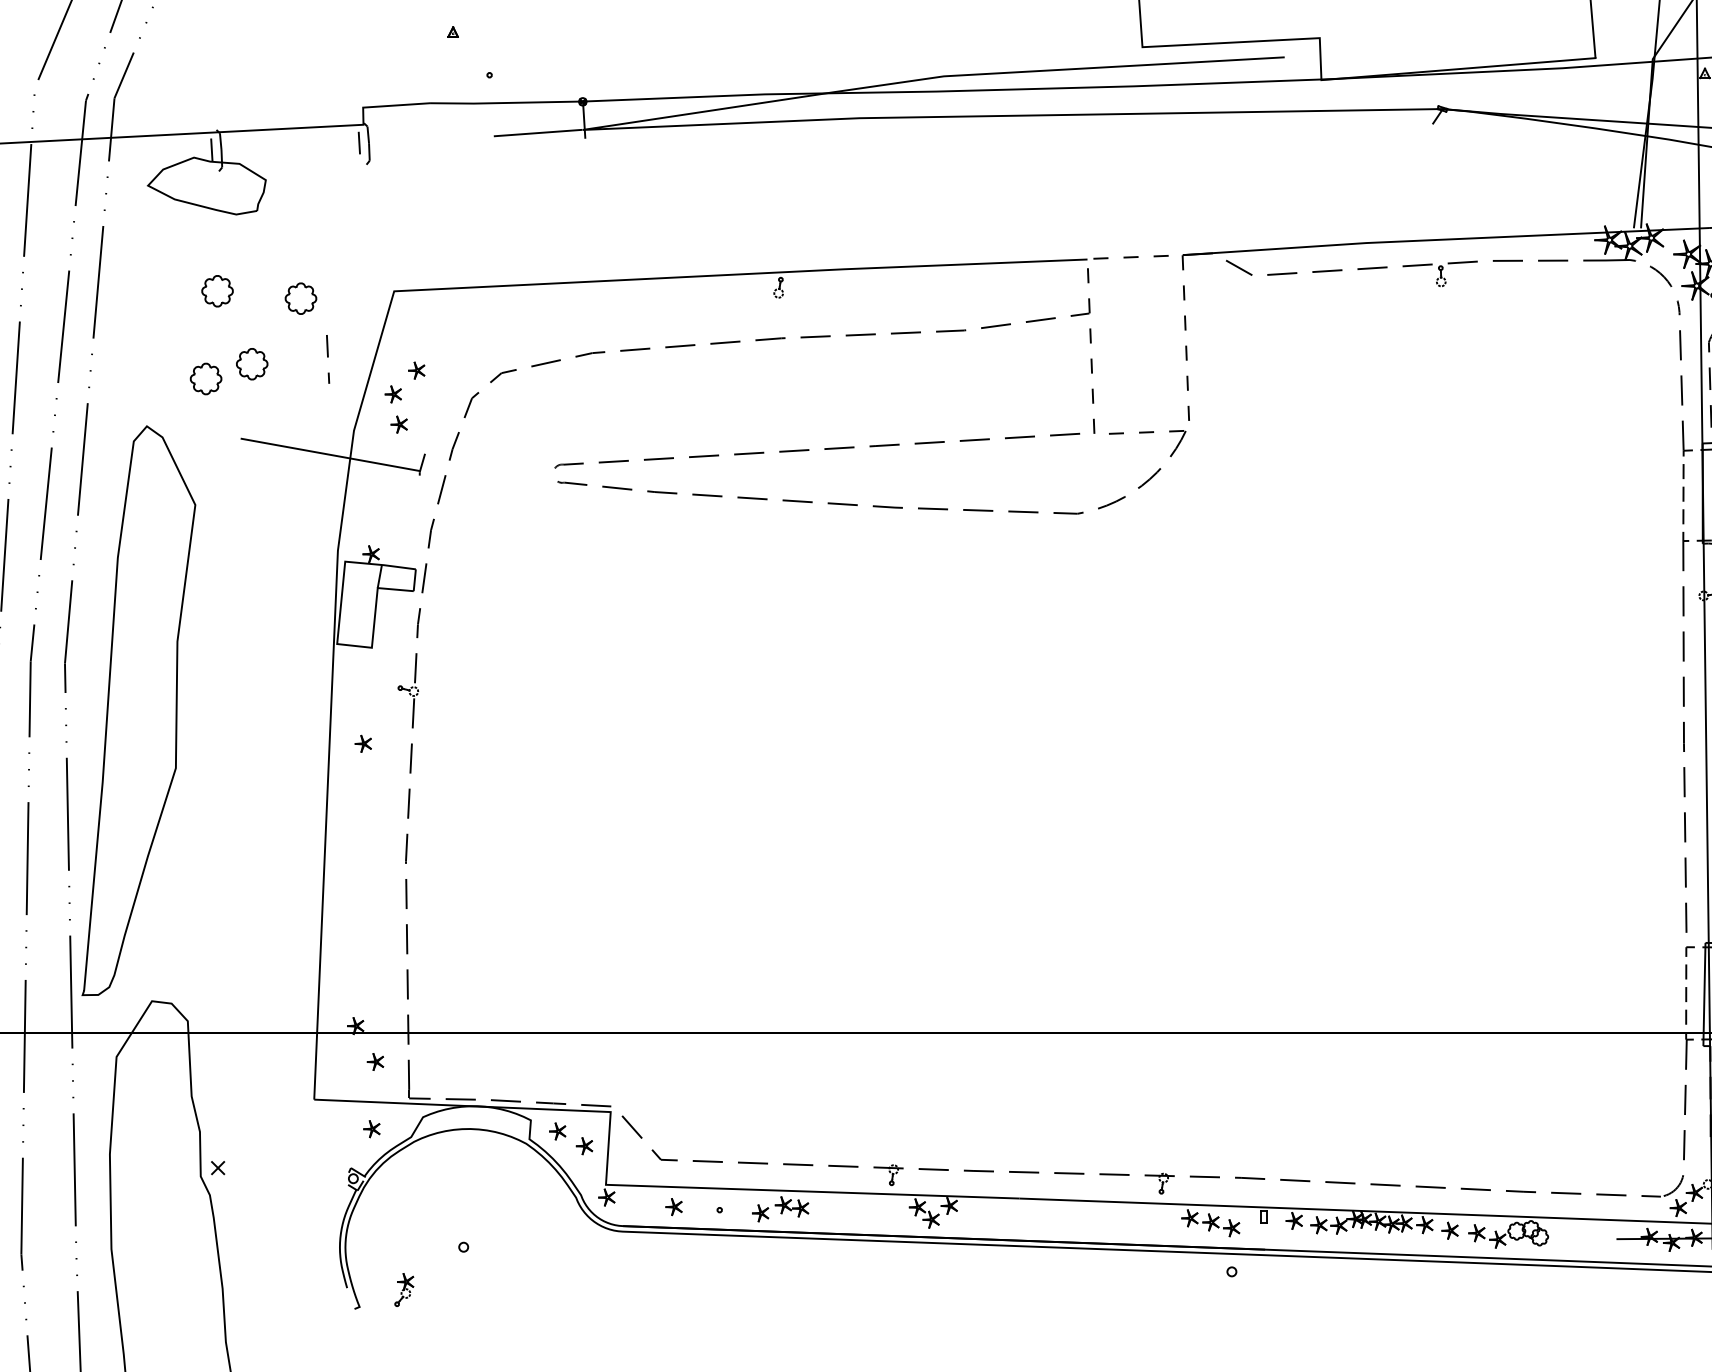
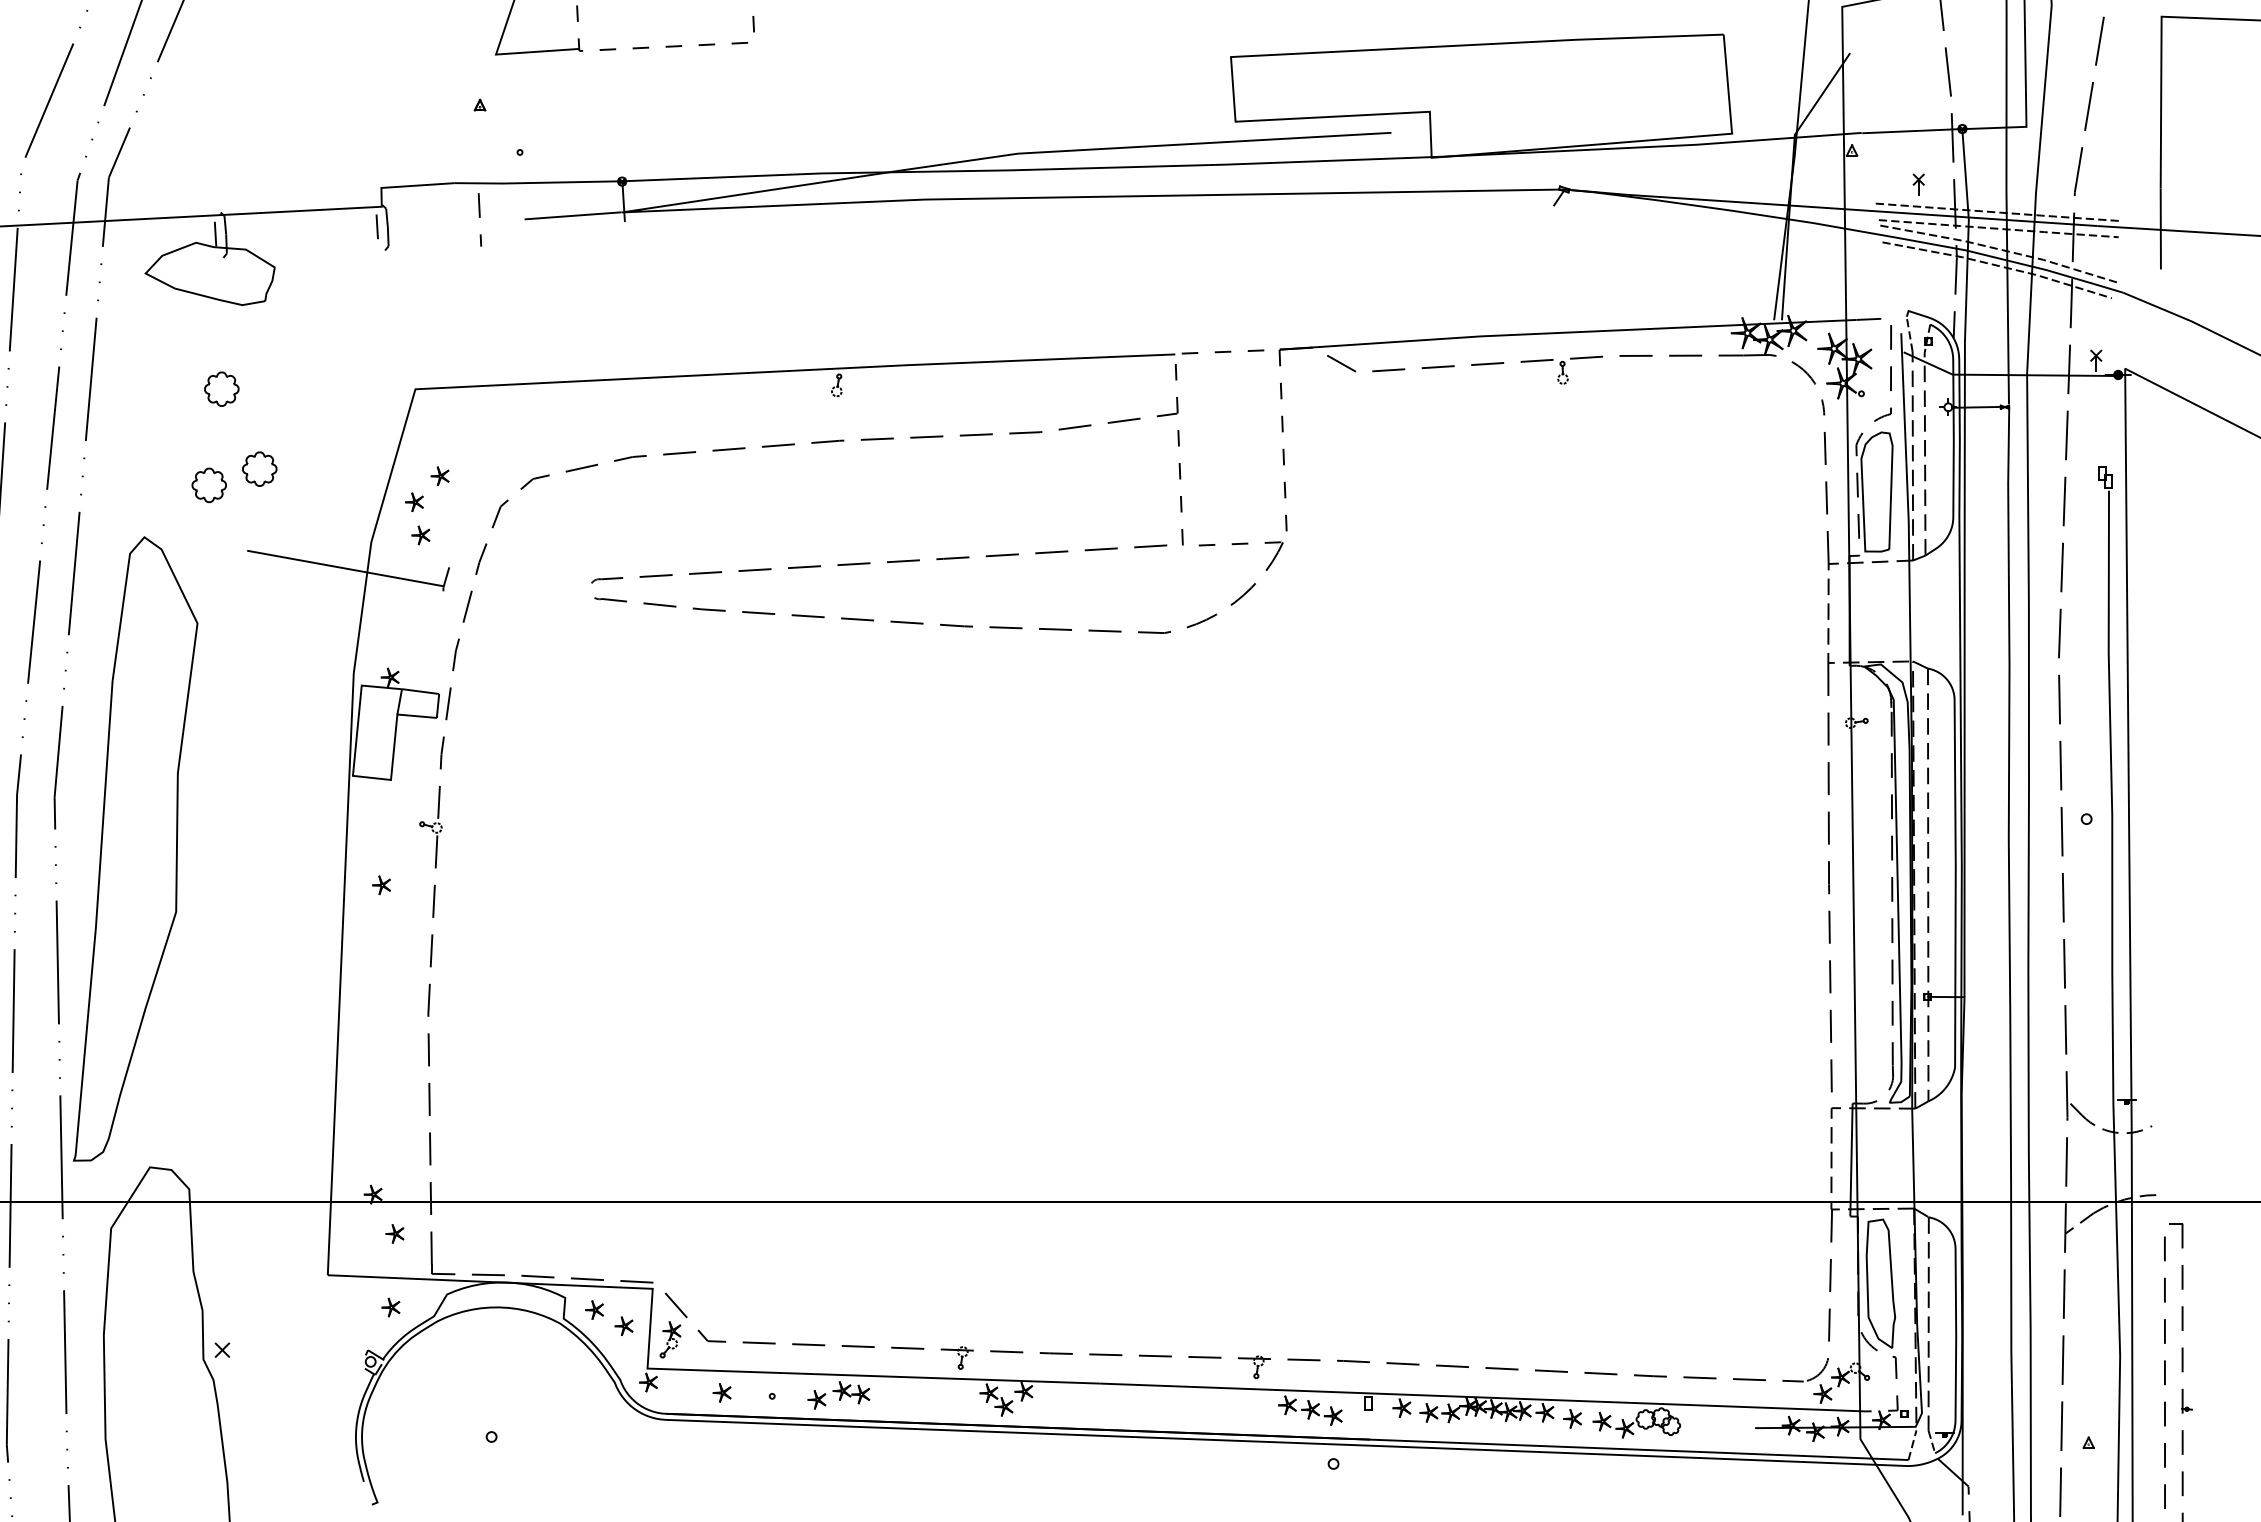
part: (300, 298) -> (312, 397), removed
line: (327, 357) -> (479, 217), moved
part: (404, 1289) -> (670, 1339), moved

